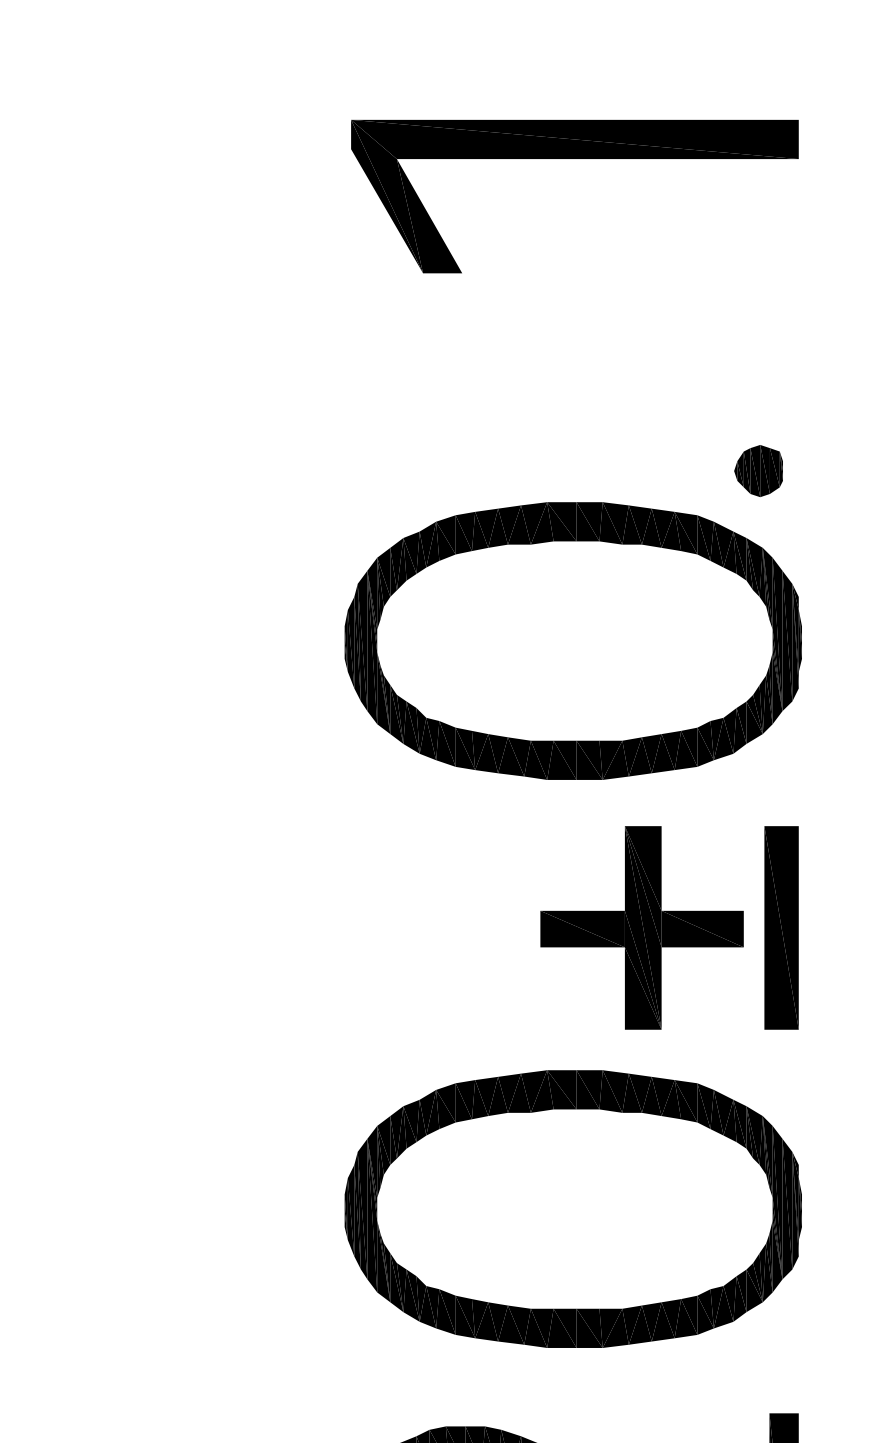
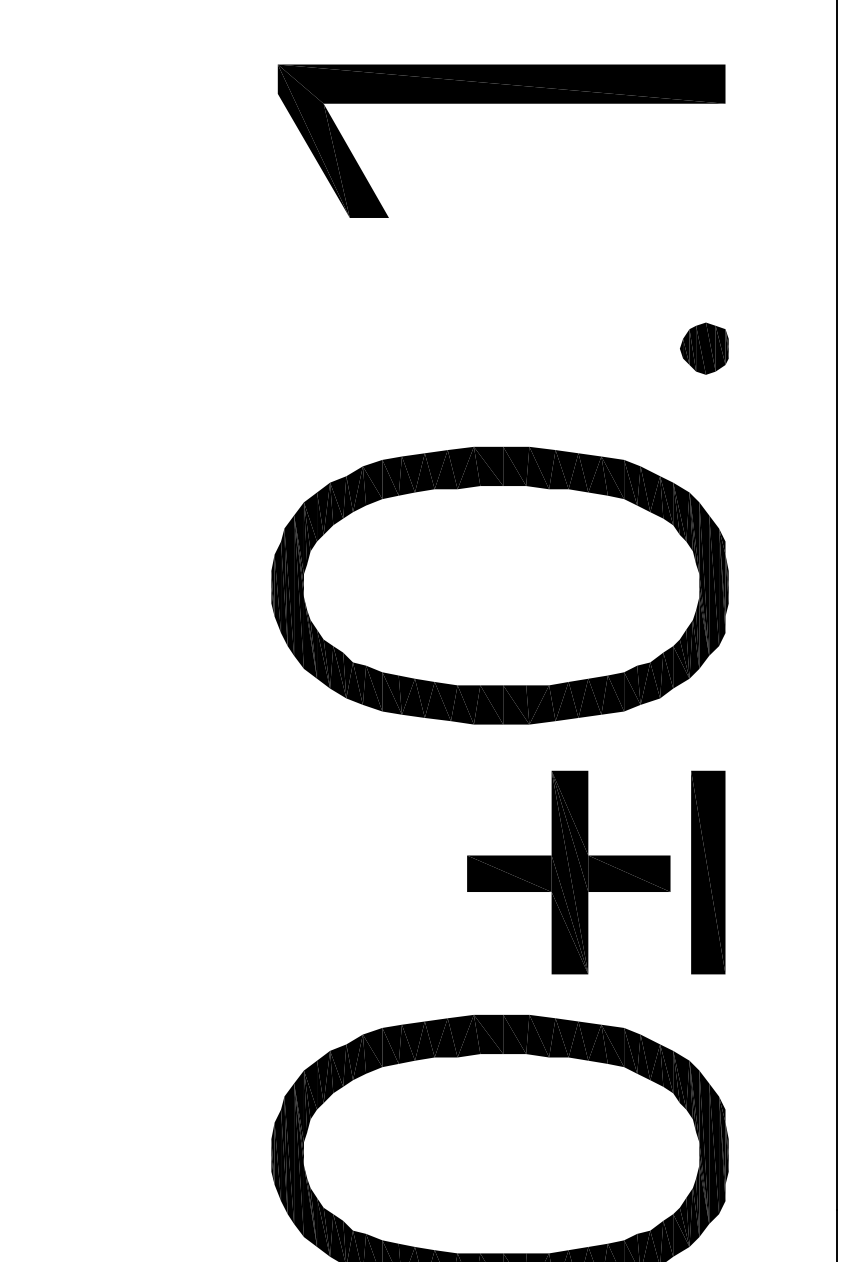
part: (758, 471) -> (704, 349), moved

